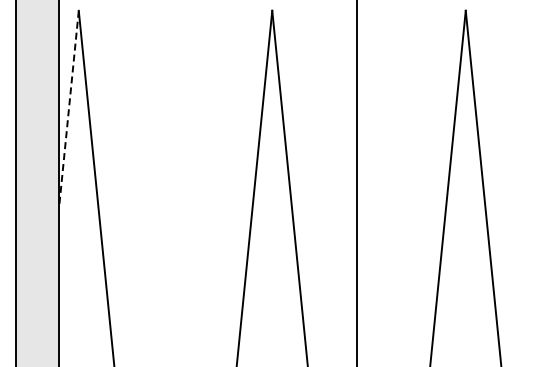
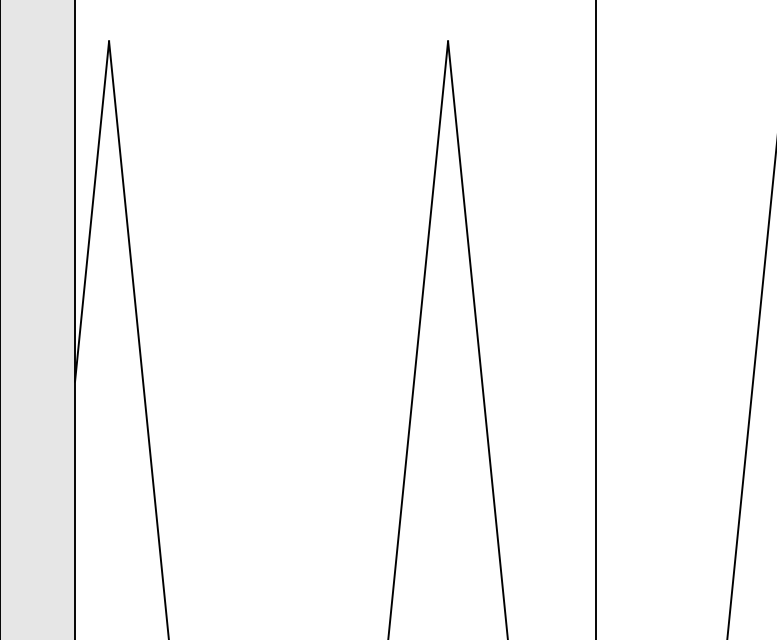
line: (69, 107) -> (92, 210), dashed -> solid

